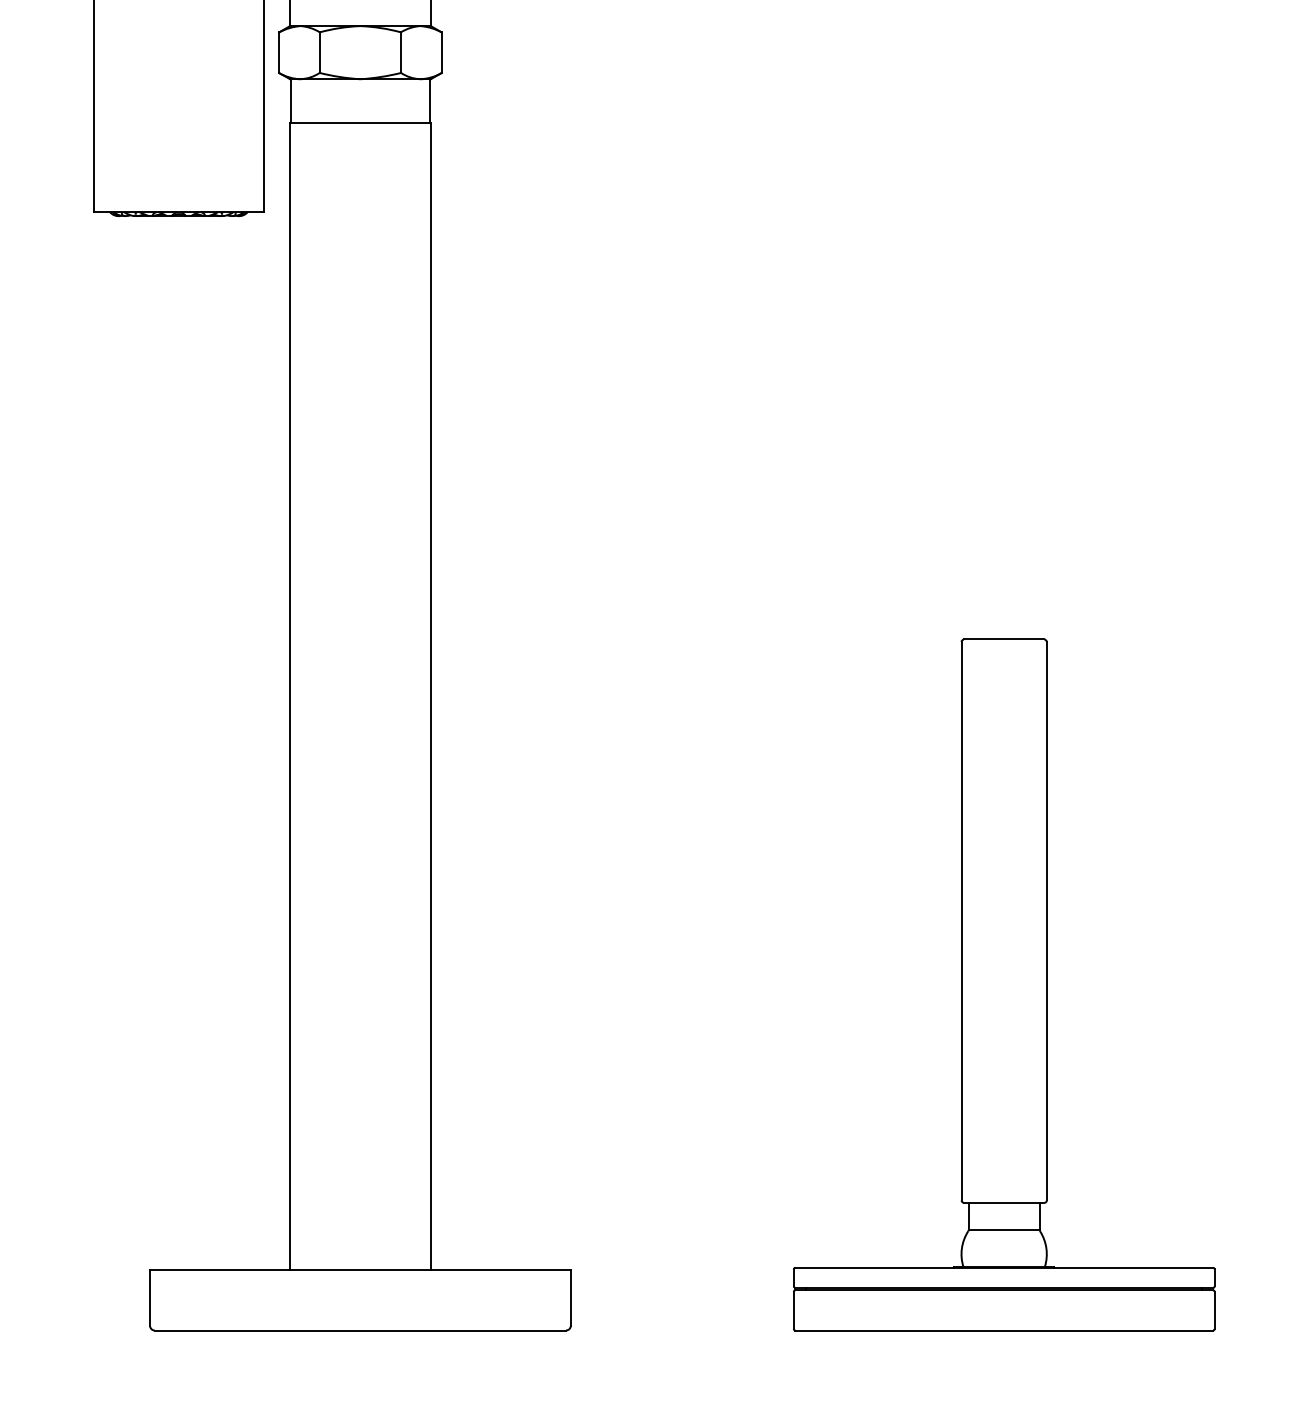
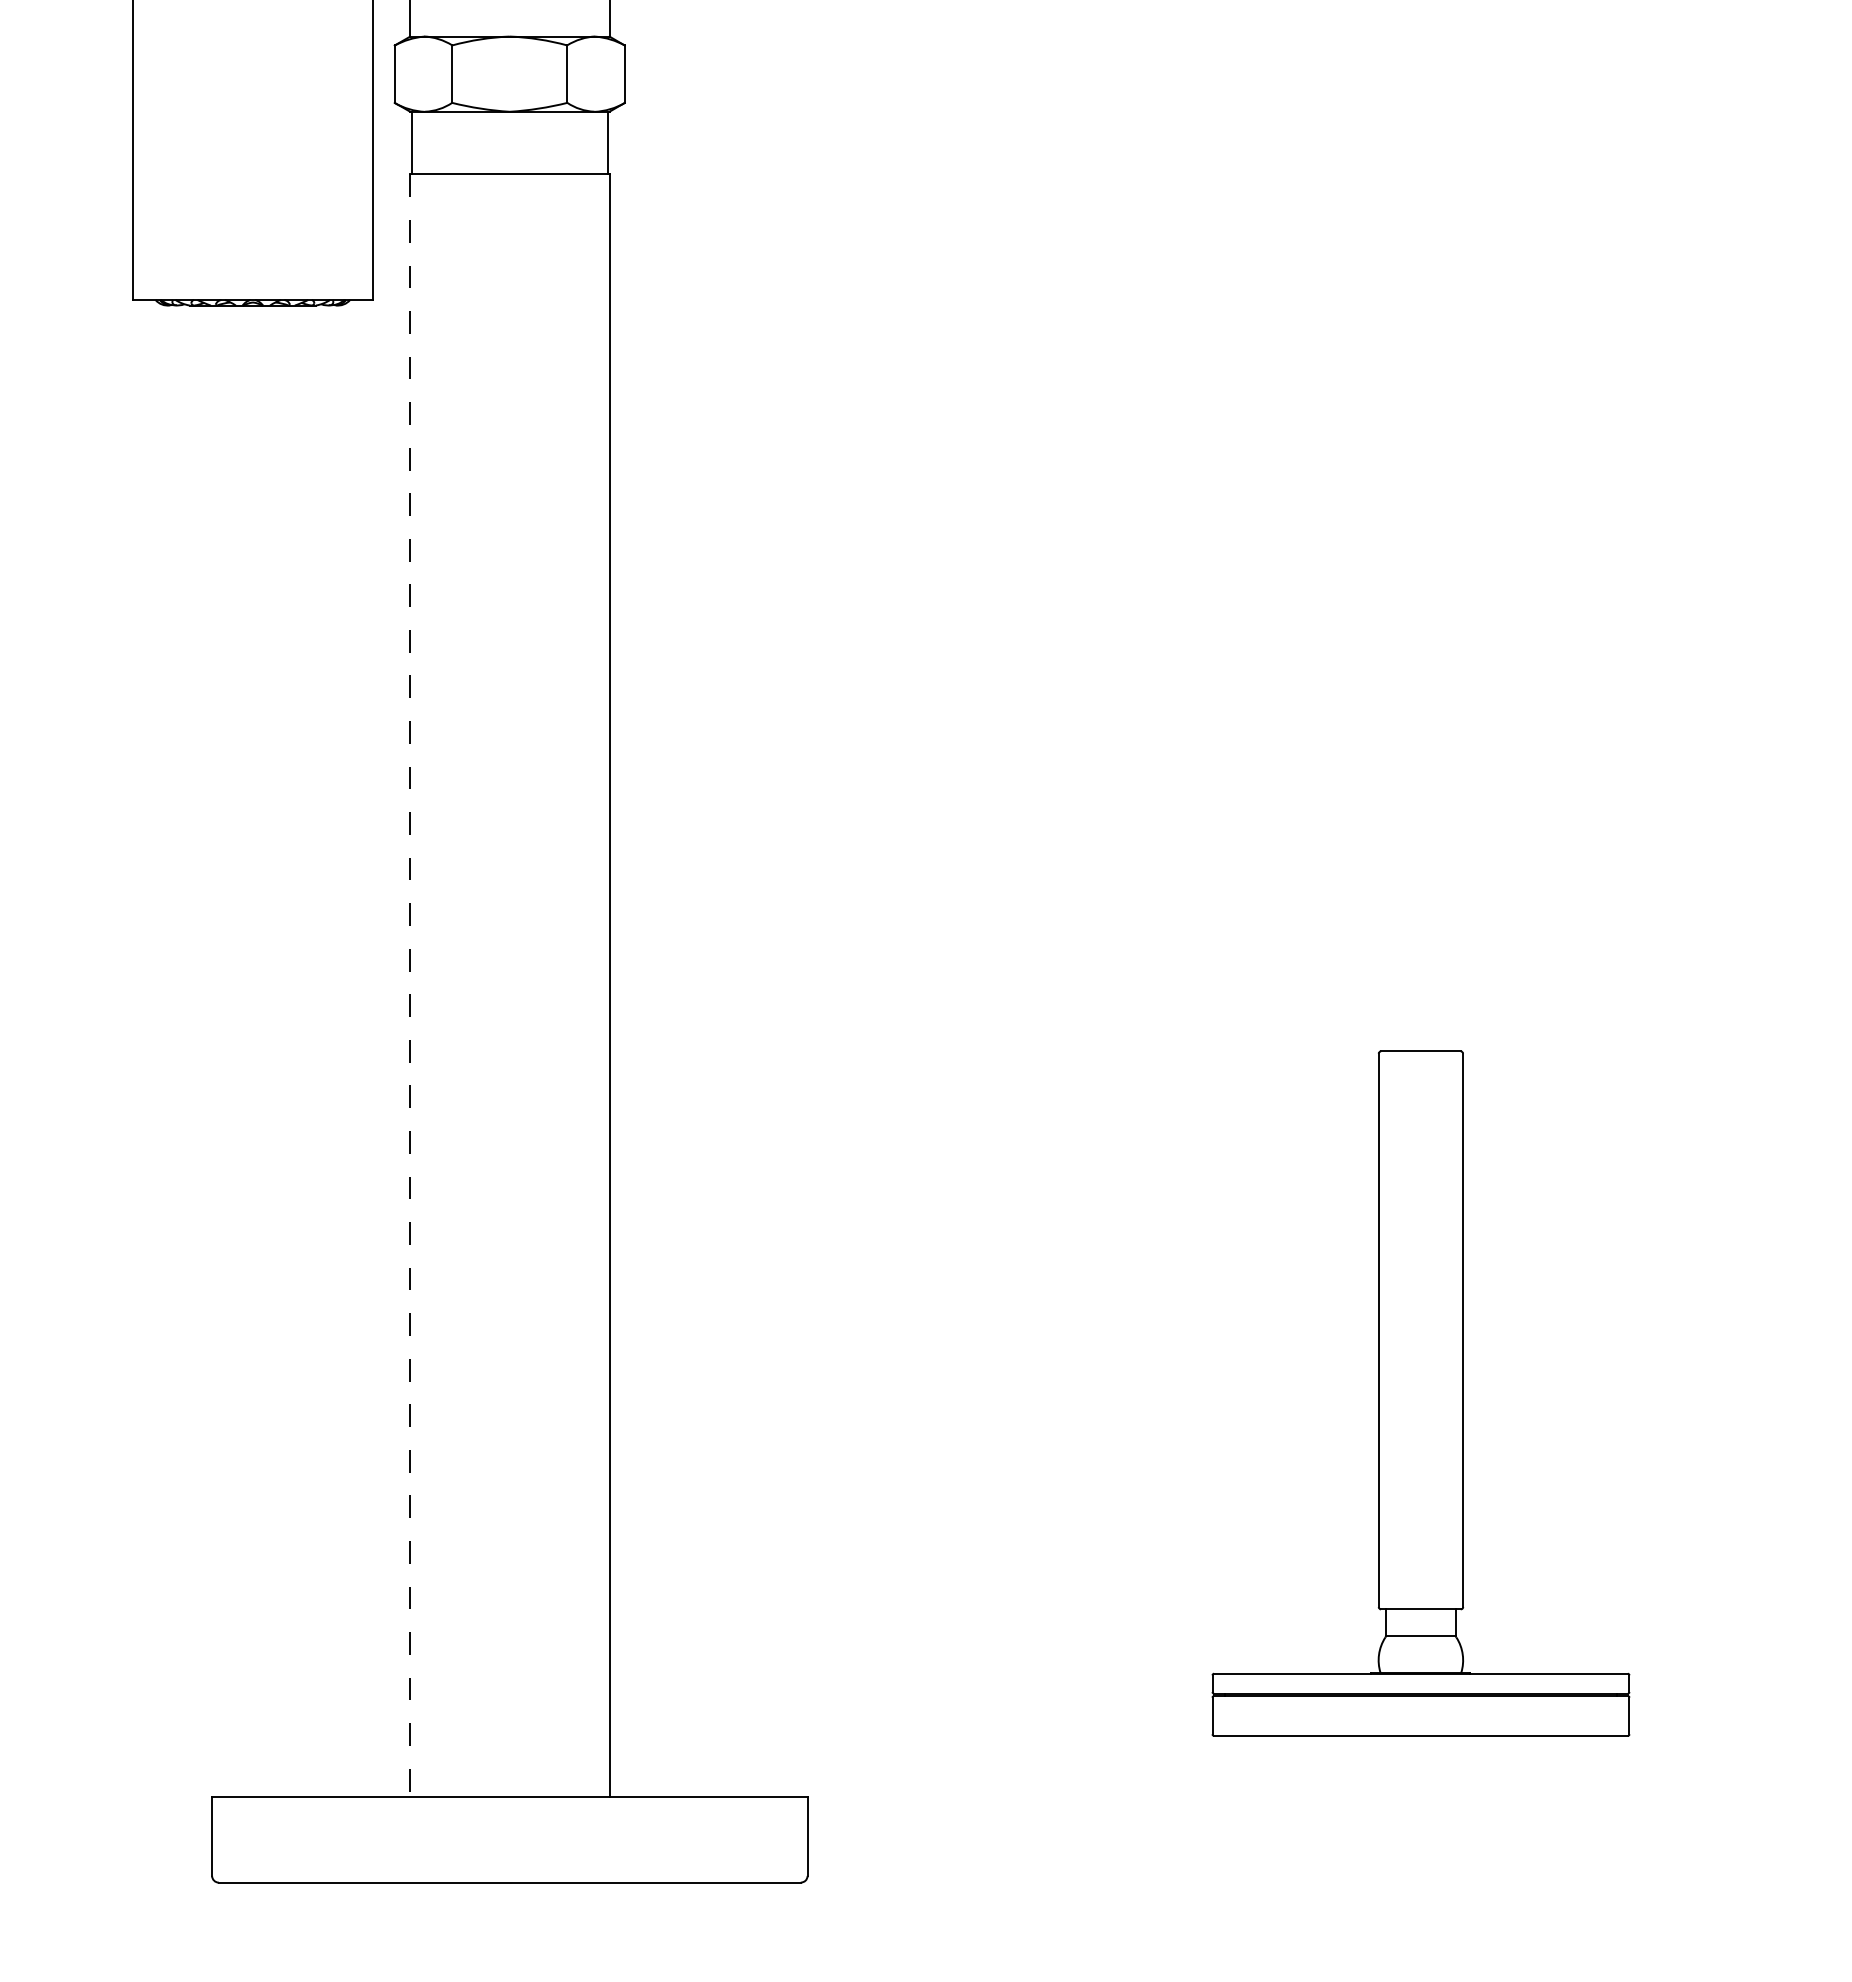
line: (290, 697) -> (410, 986), solid -> dashed
part: (1003, 984) -> (1420, 1393), size x0.7

